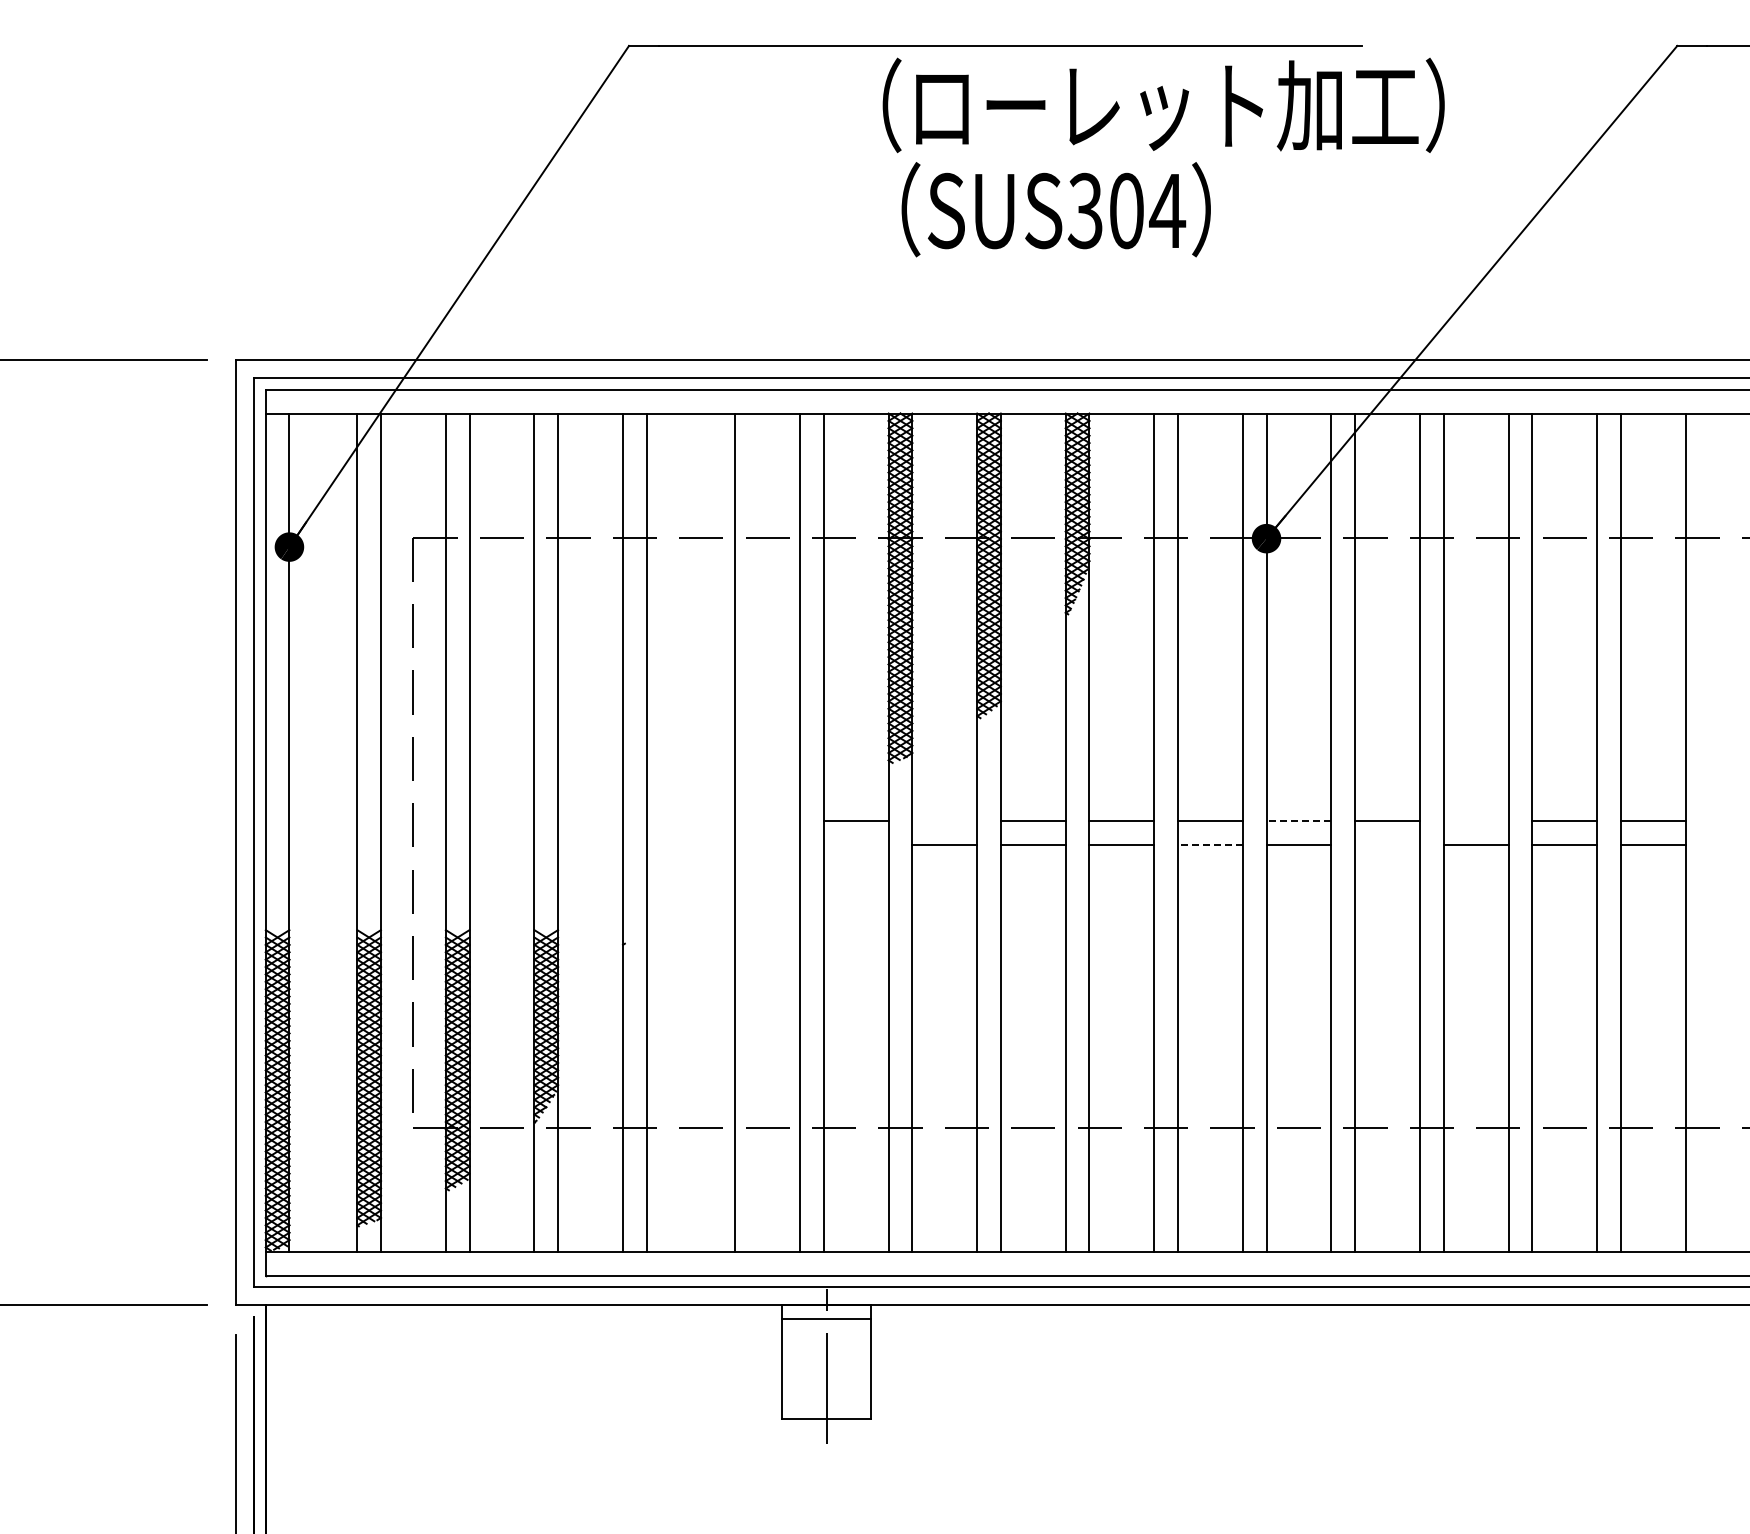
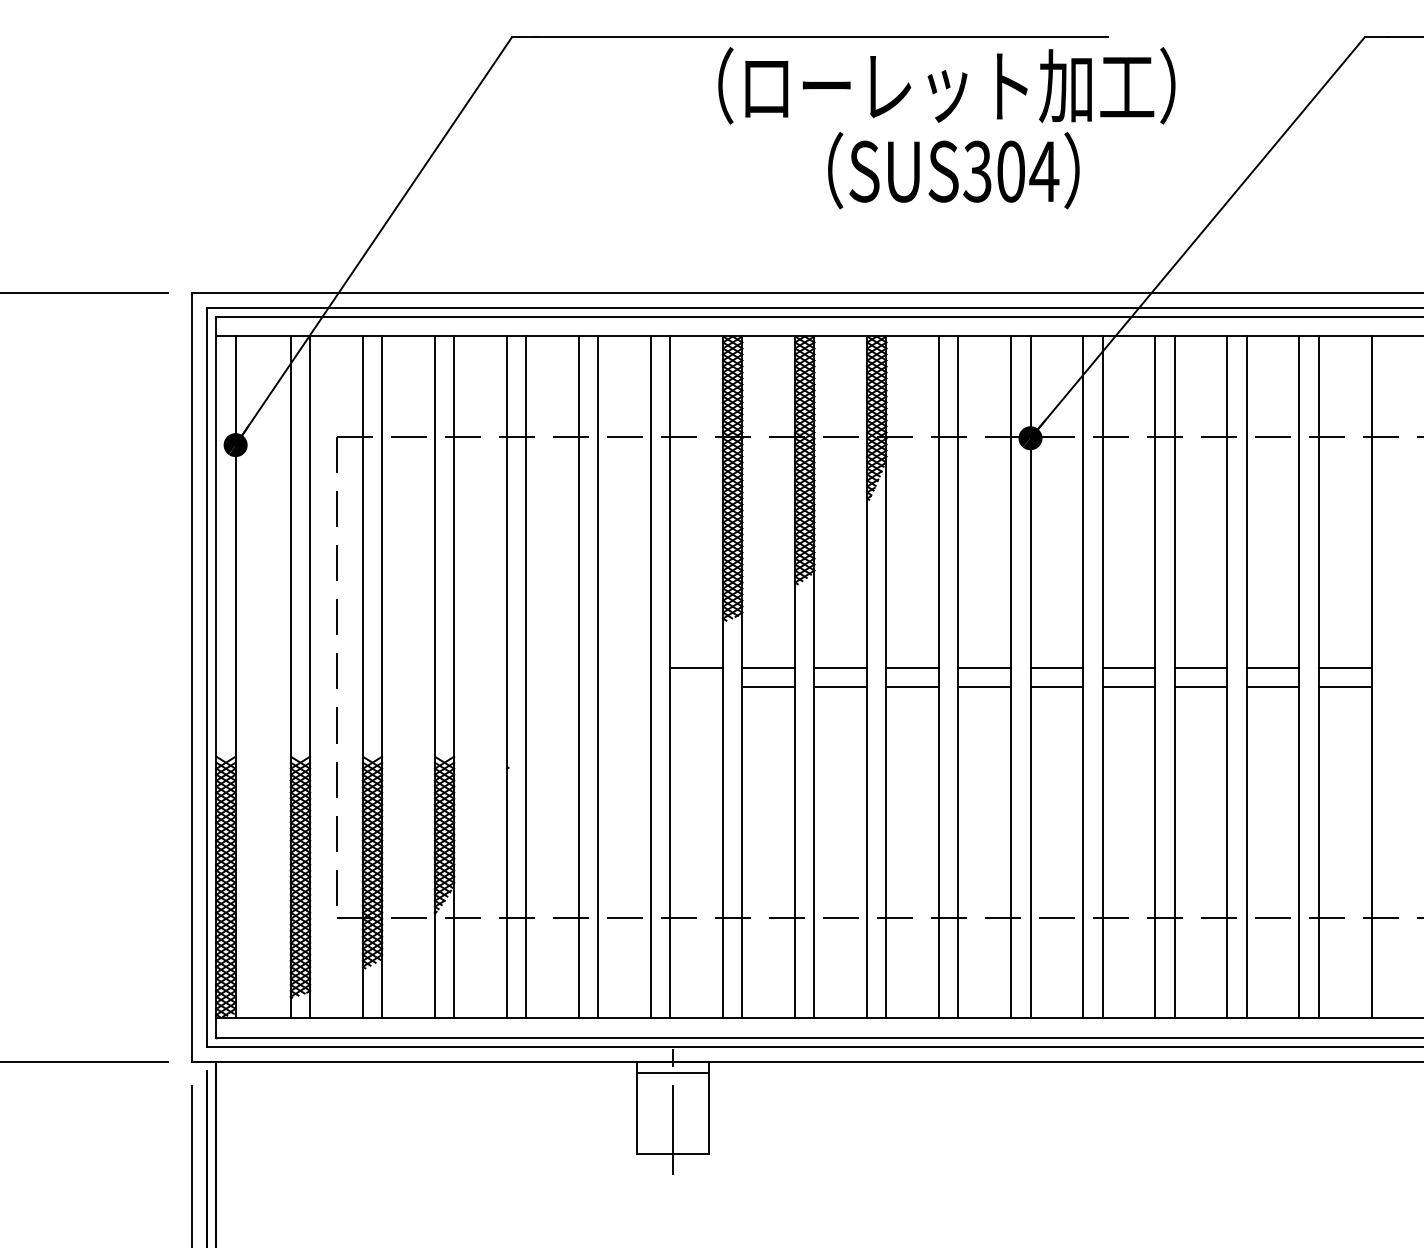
text: (1055, 209) -> (953, 170), moved
line: (944, 820) -> (768, 667), added
line: (1298, 820) -> (1056, 667), dashed -> solid
line: (1475, 820) -> (1200, 667), added
line: (711, 832) -> (578, 677), added
line: (1209, 844) -> (984, 687), dashed -> solid
line: (1387, 844) -> (1128, 687), added

